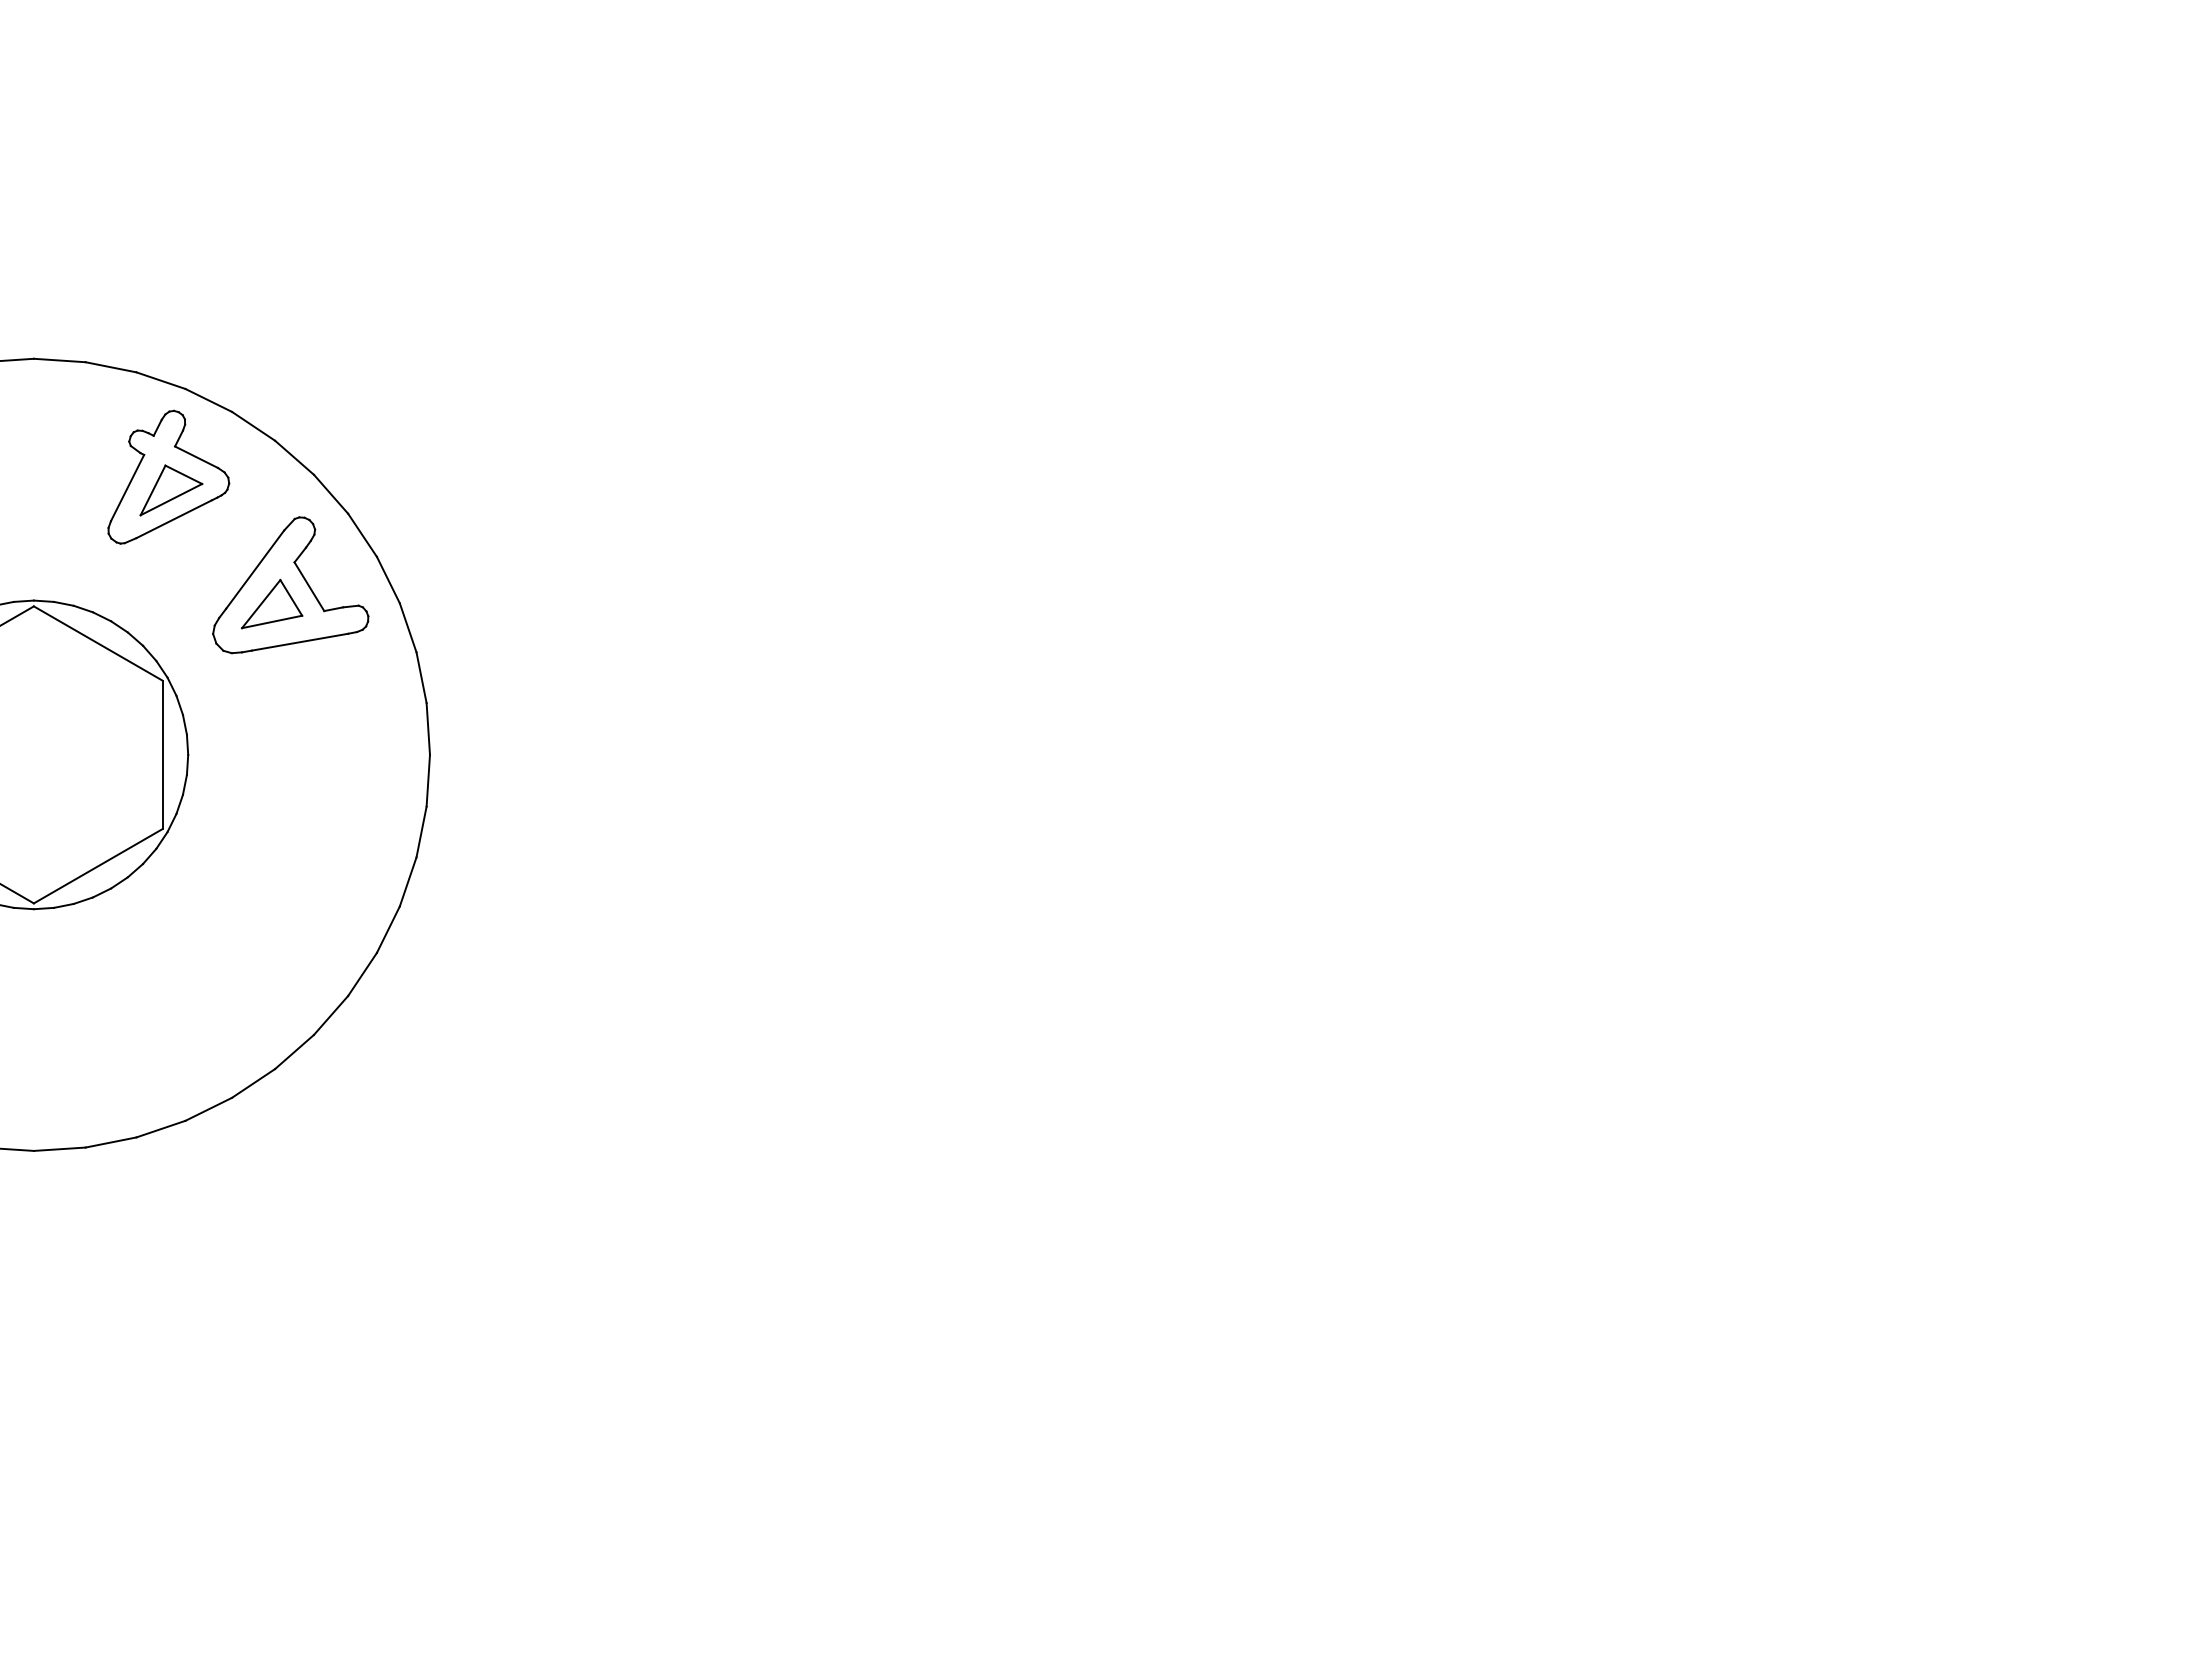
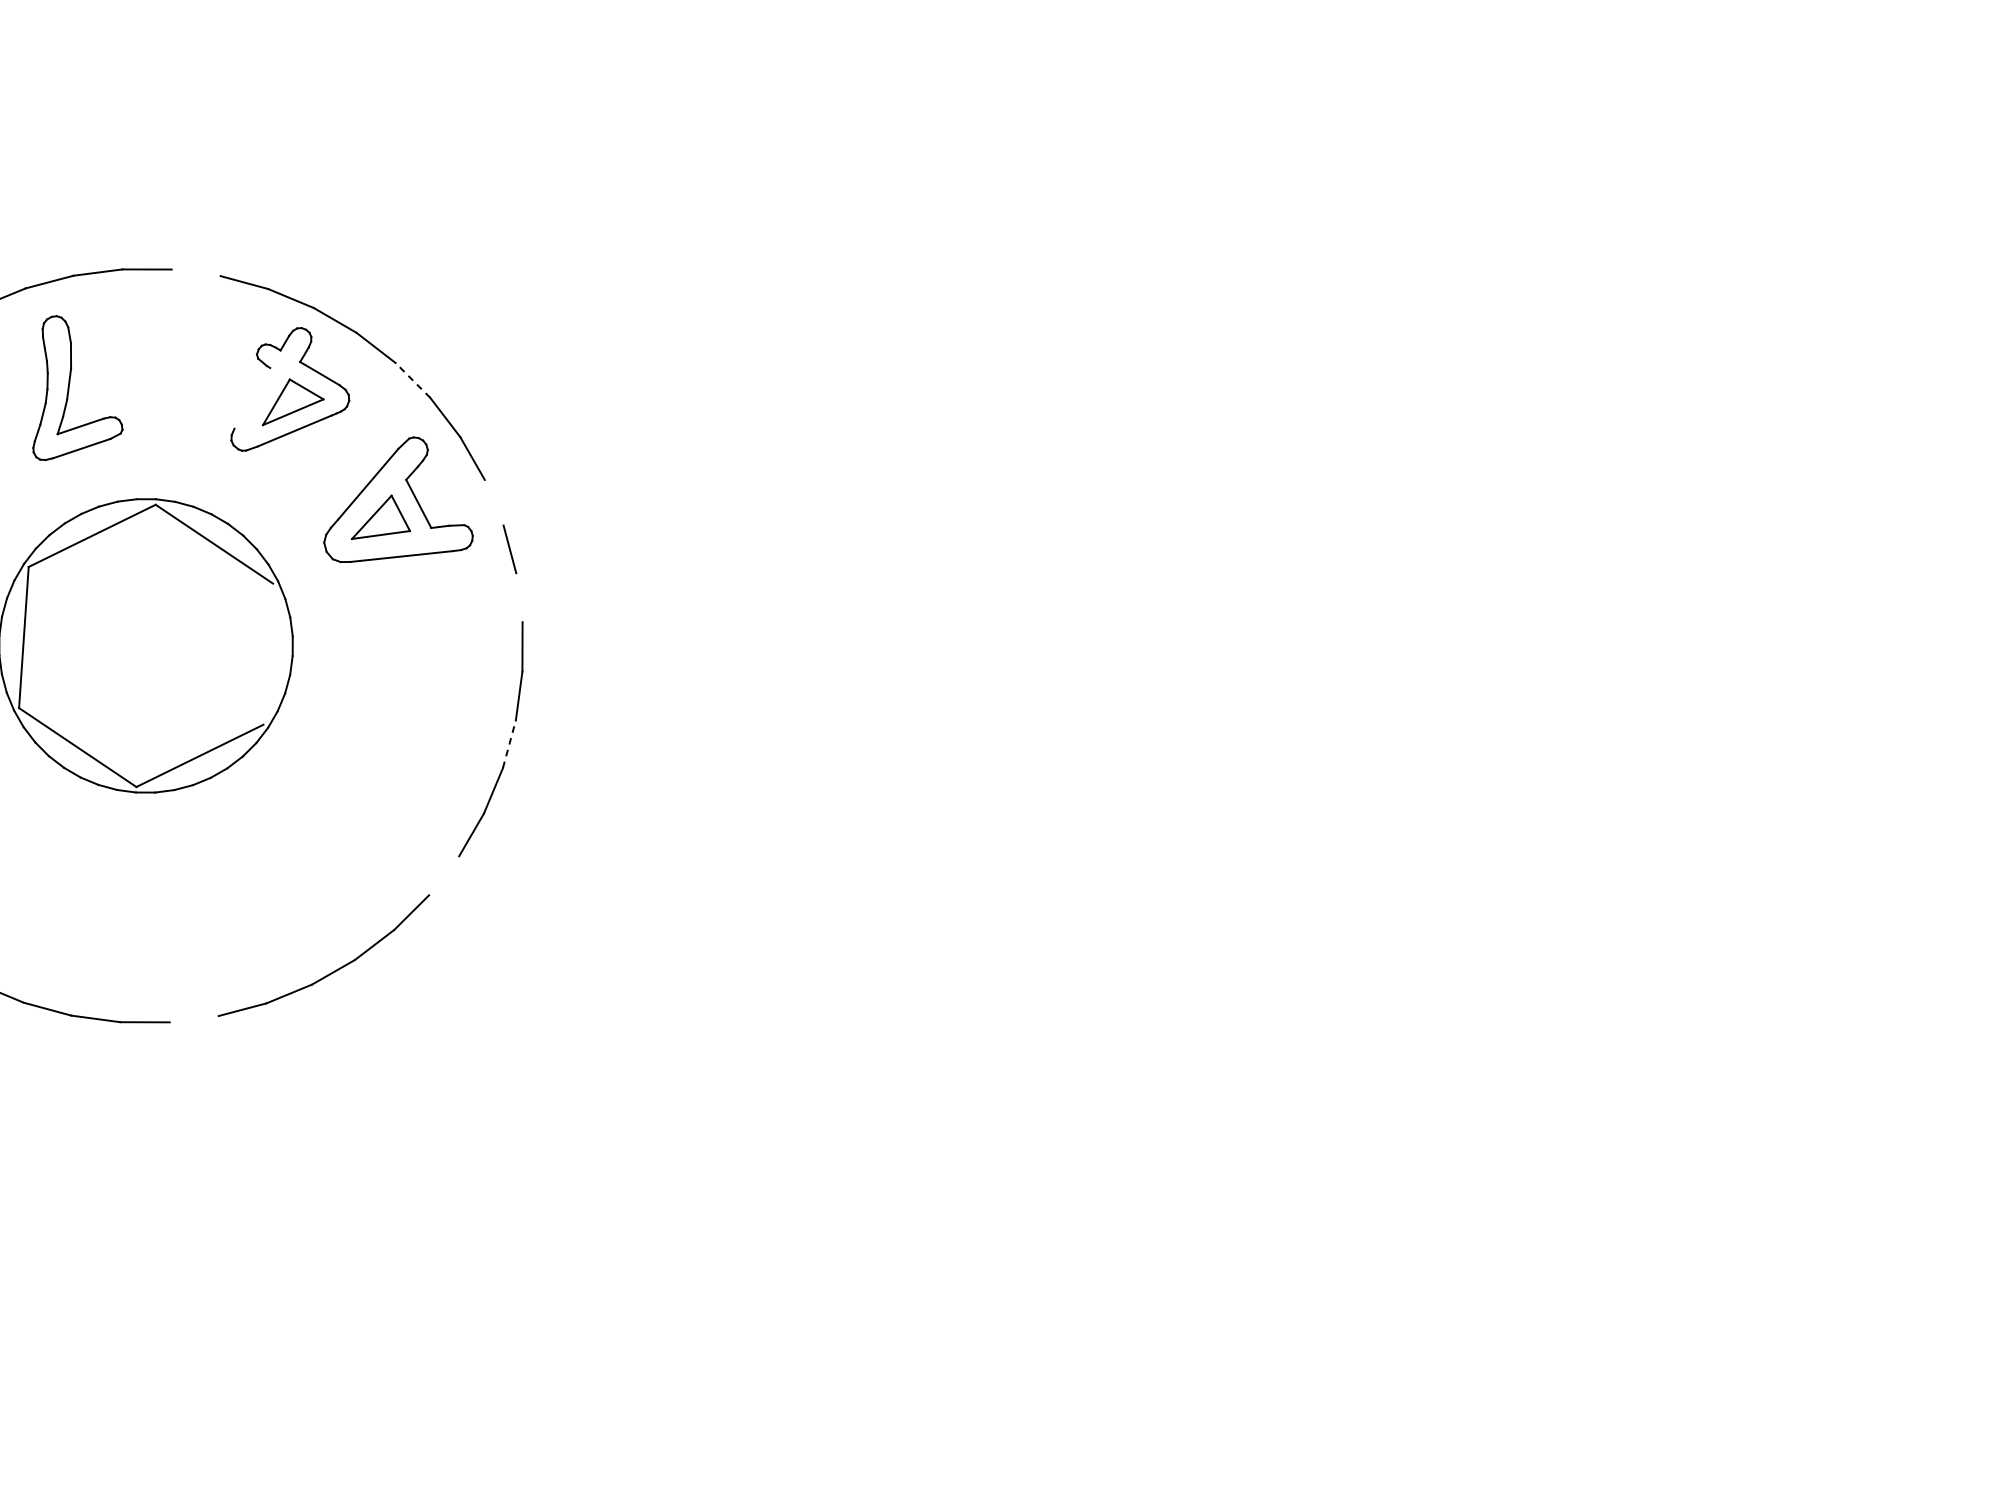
line: (59, 360) -> (195, 272), removed
line: (294, 457) -> (412, 380), solid -> dashed
line: (127, 487) -> (252, 397), removed
line: (387, 579) -> (493, 502), removed
line: (421, 677) -> (519, 597), removed
line: (162, 754) -> (268, 653), removed
line: (421, 831) -> (509, 743), solid -> dashed
line: (362, 973) -> (444, 874), removed
line: (110, 1142) -> (193, 1019), removed

